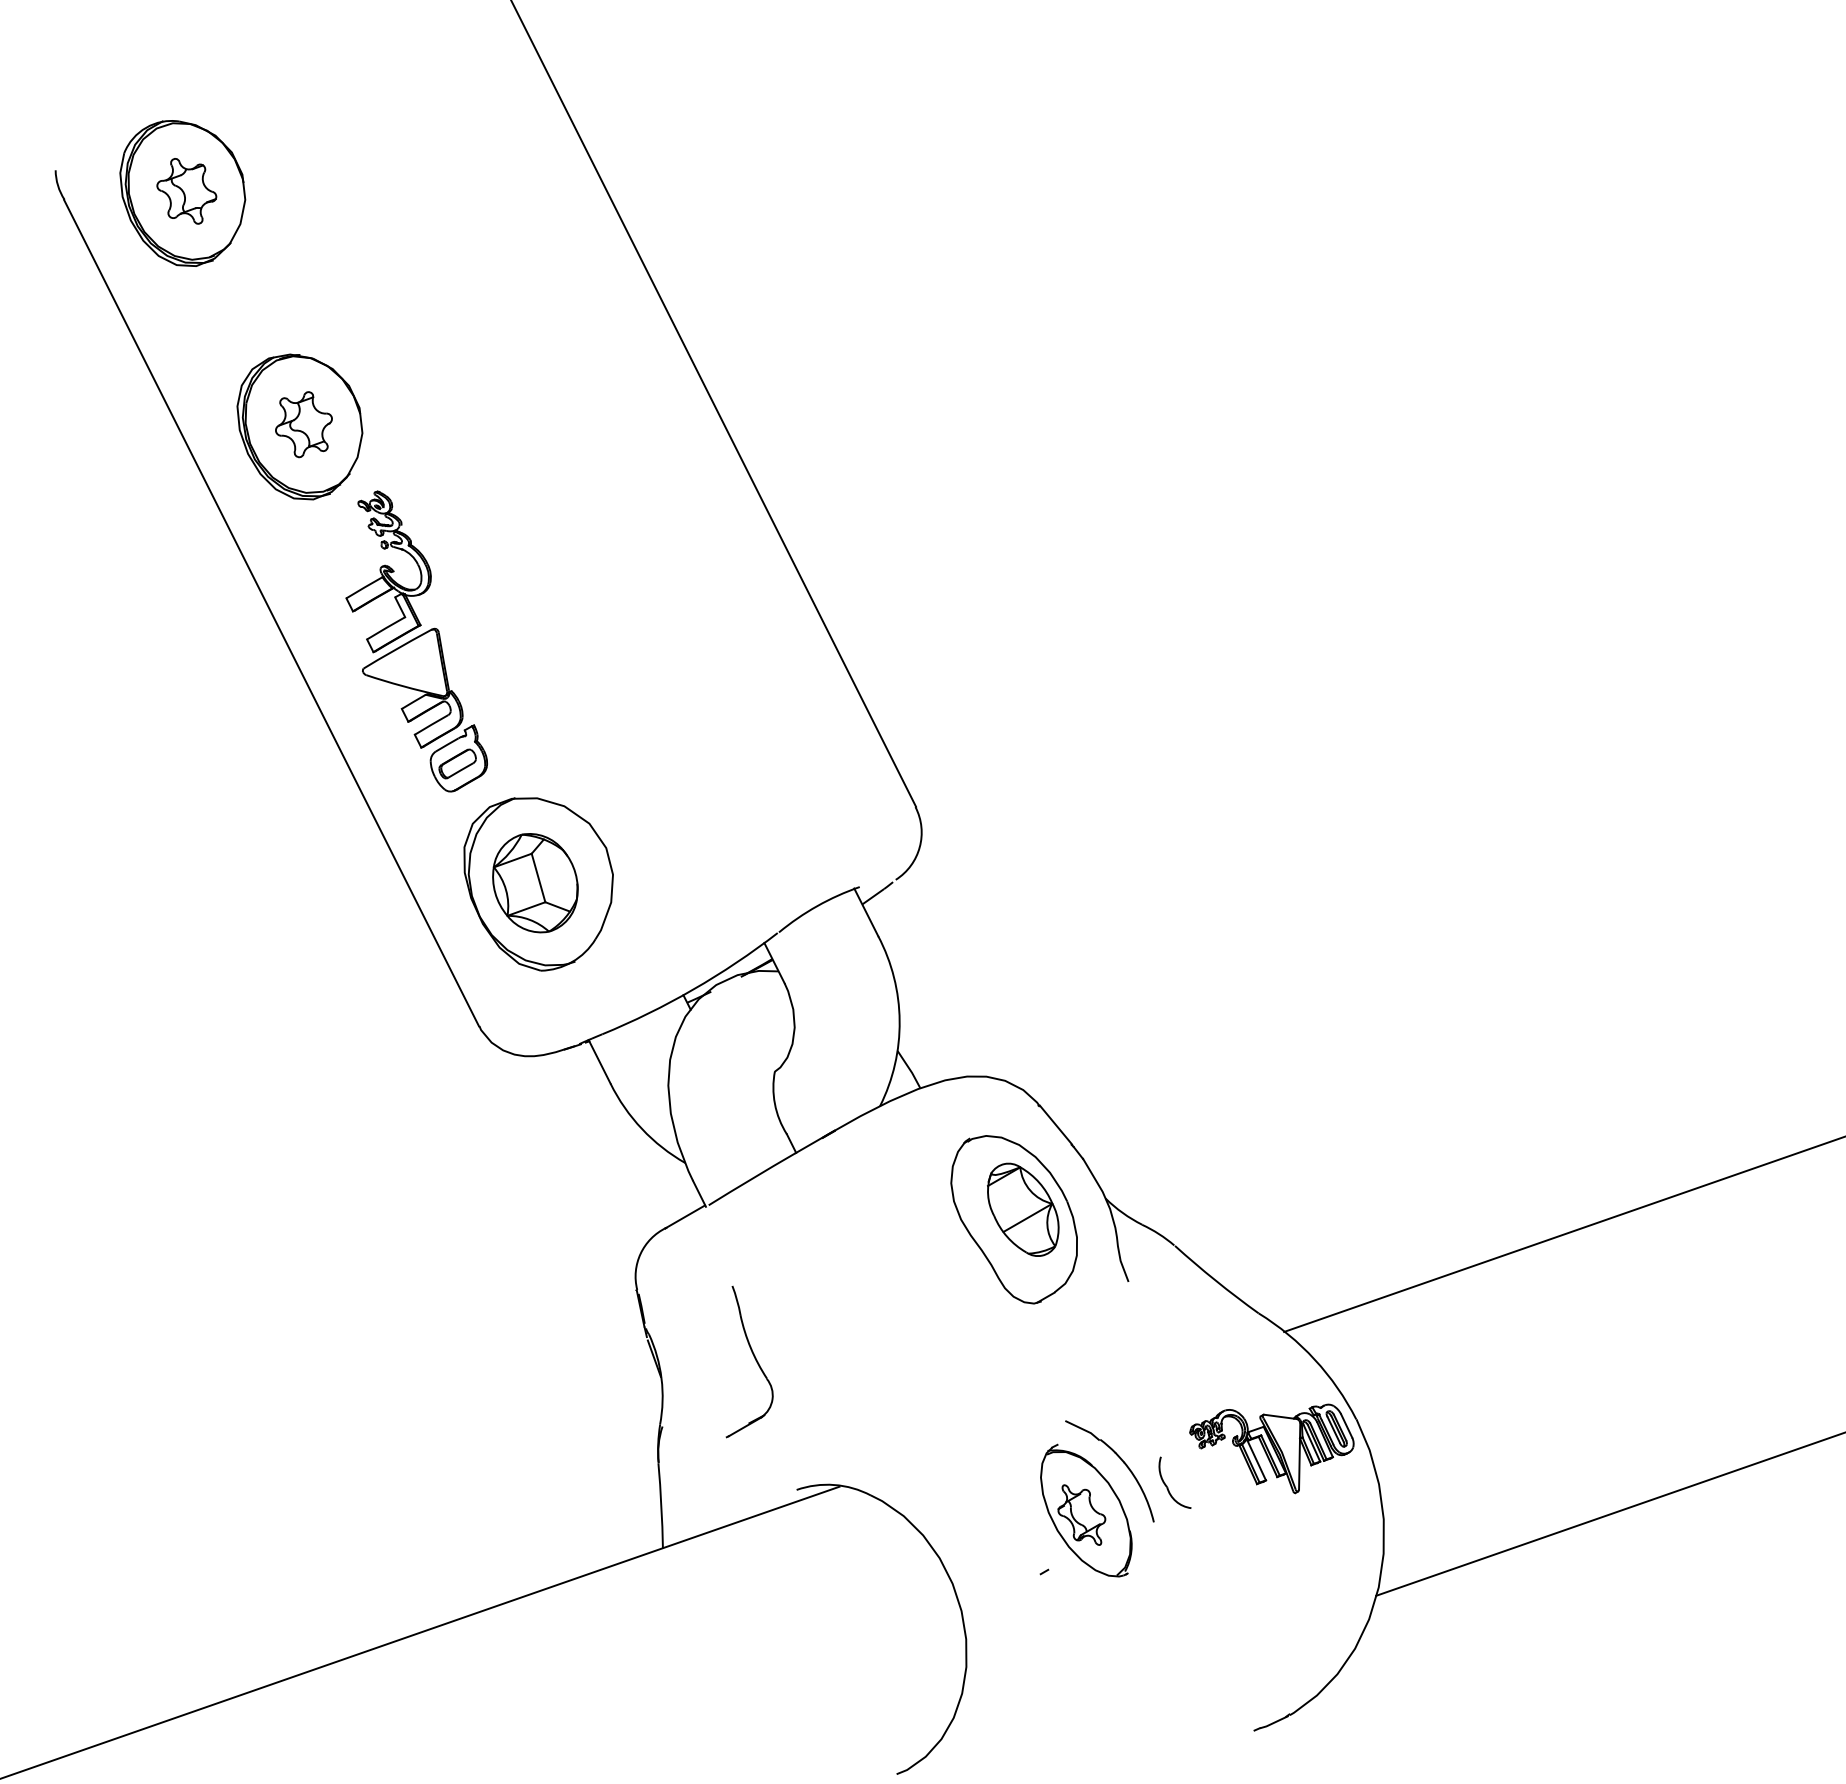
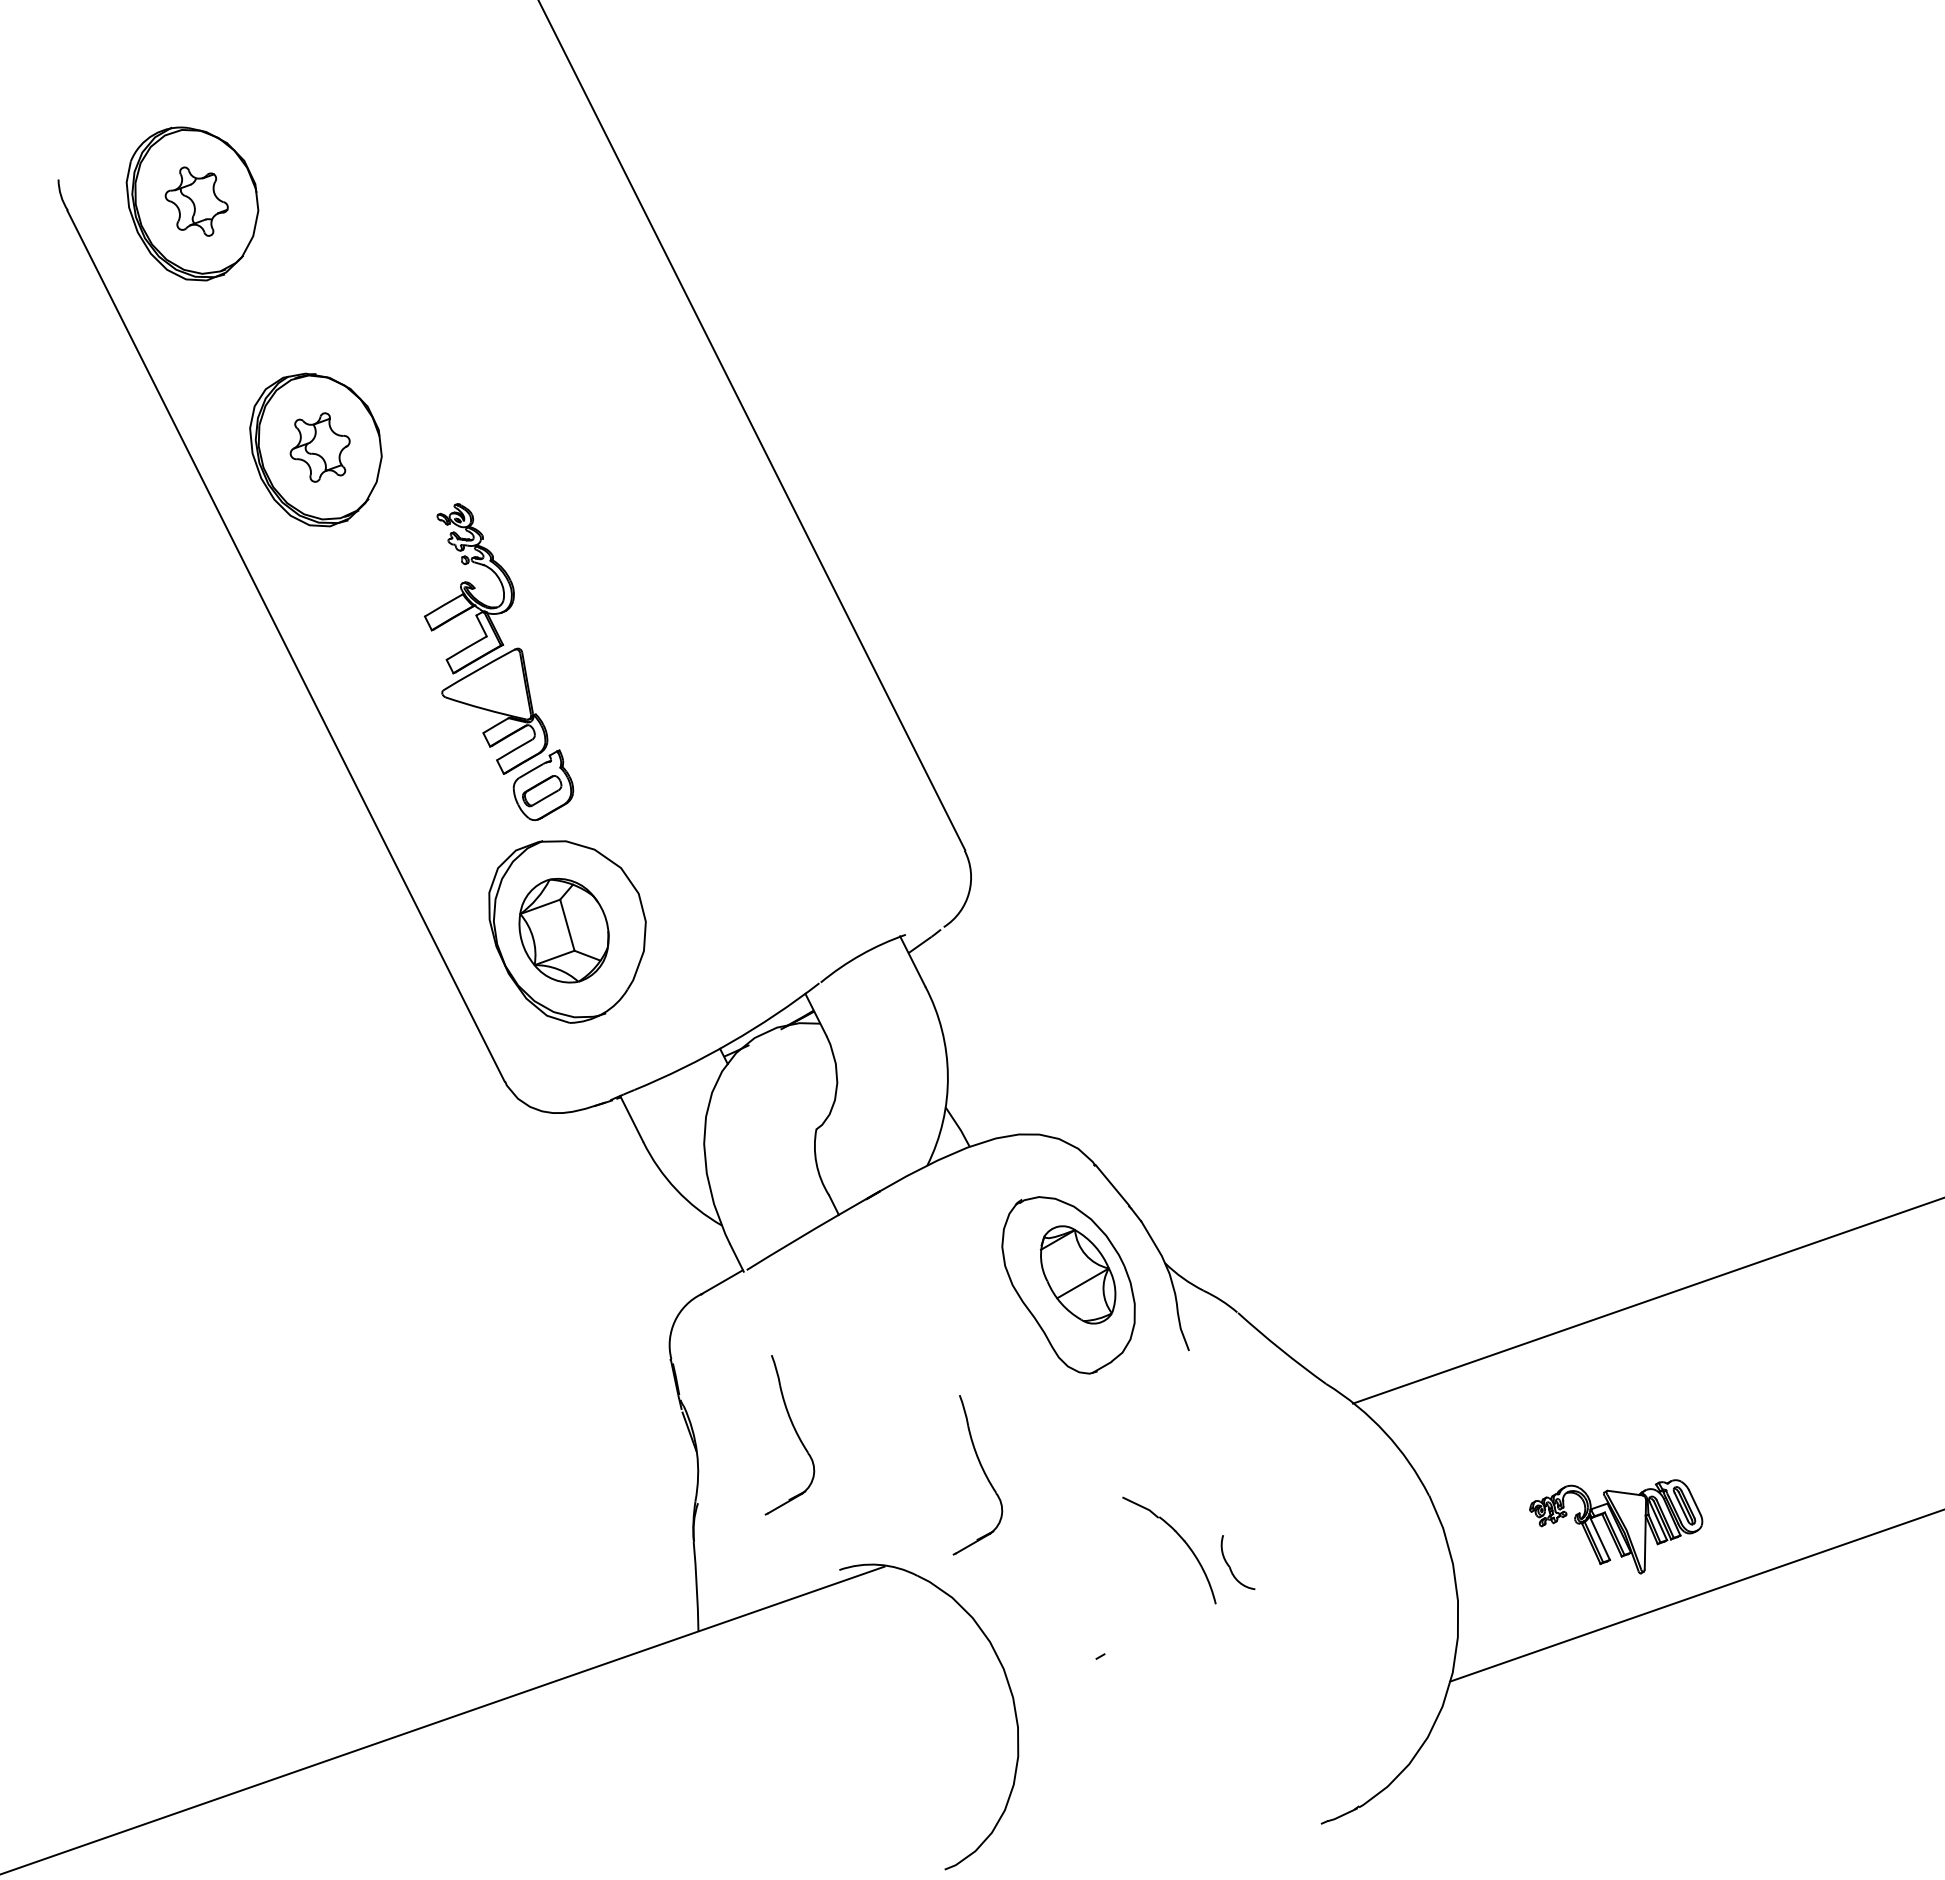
part: (416, 640) -> (498, 661), moved
part: (933, 1397) -> (983, 1472), added
part: (1272, 1448) -> (1616, 1526), moved
part: (1086, 1510) -> (1144, 1591), removed

